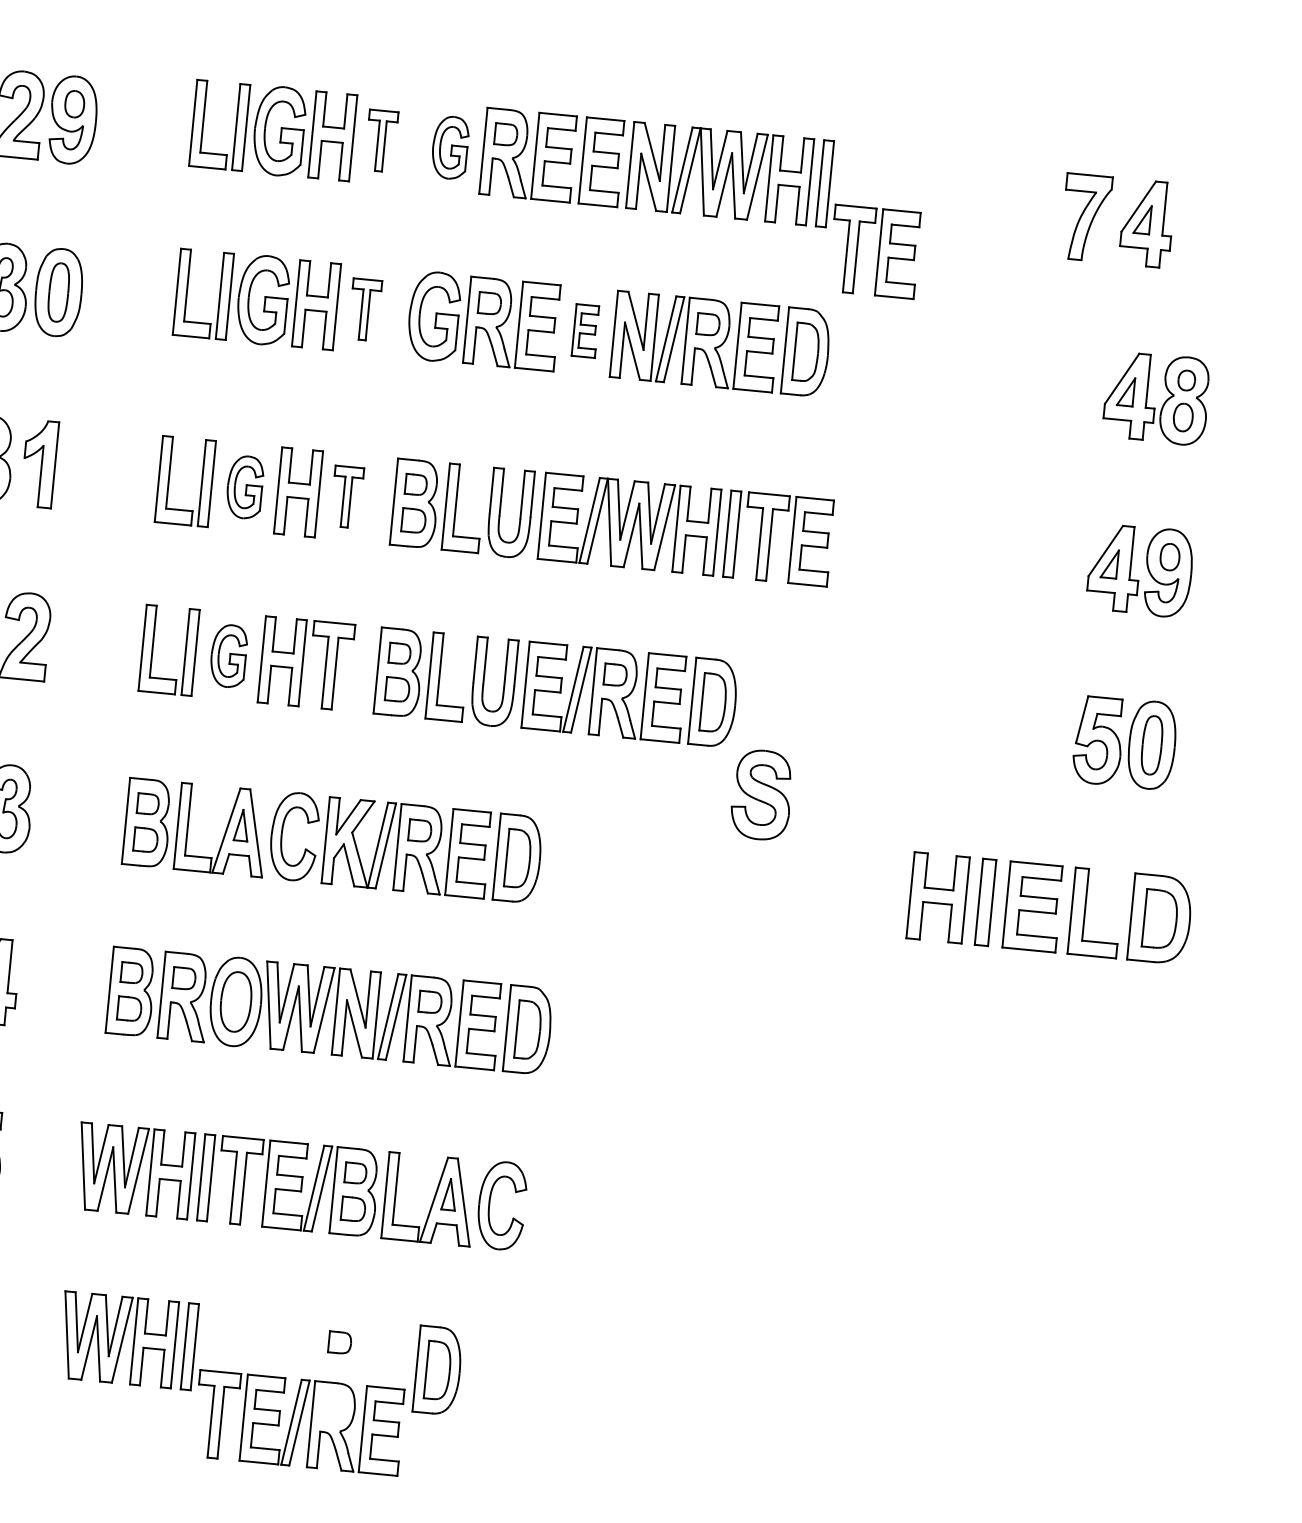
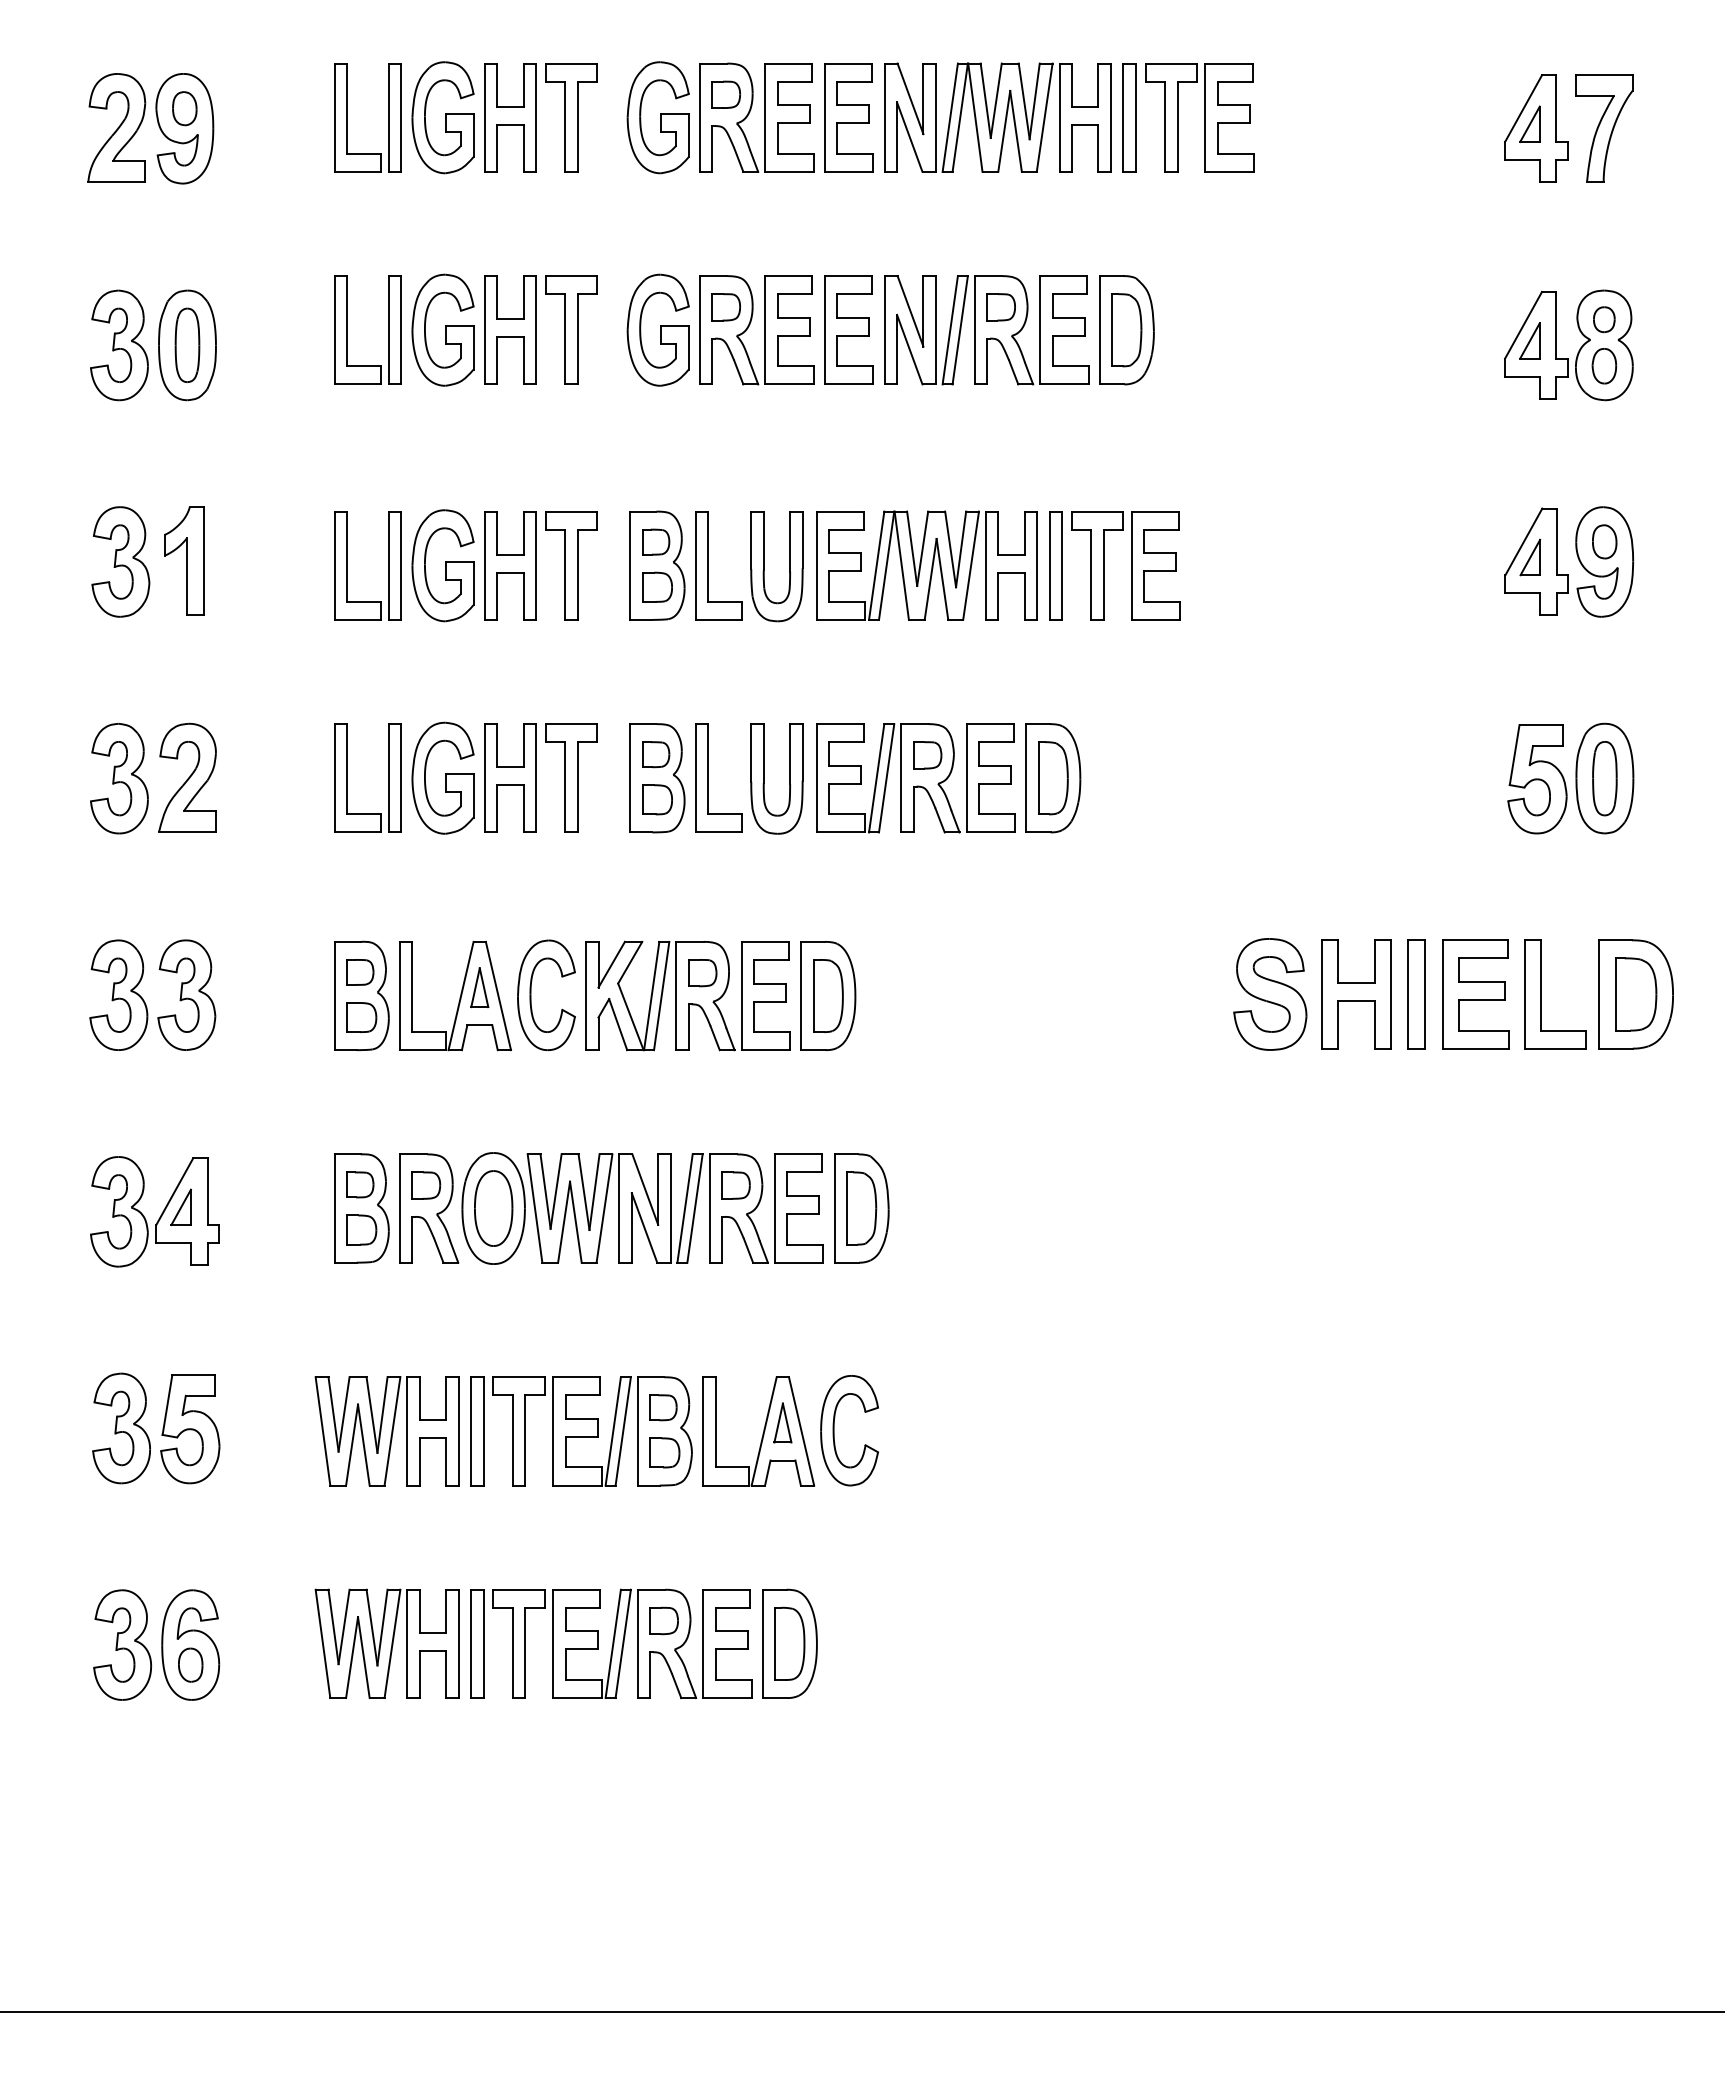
part: (381, 140) -> (571, 117), size x1.43
part: (449, 147) -> (657, 117), size x1.43
part: (1086, 217) -> (1604, 128), moved
part: (874, 251) -> (1199, 117), moved
part: (365, 309) -> (571, 329), size x1.43
part: (585, 330) -> (848, 329), size x1.67
part: (244, 487) -> (442, 565), size x1.43
part: (347, 496) -> (571, 565), size x1.43
part: (228, 655) -> (442, 777), size x1.43
part: (761, 795) -> (1270, 994), moved
part: (298, 1422) -> (622, 1643), moved

